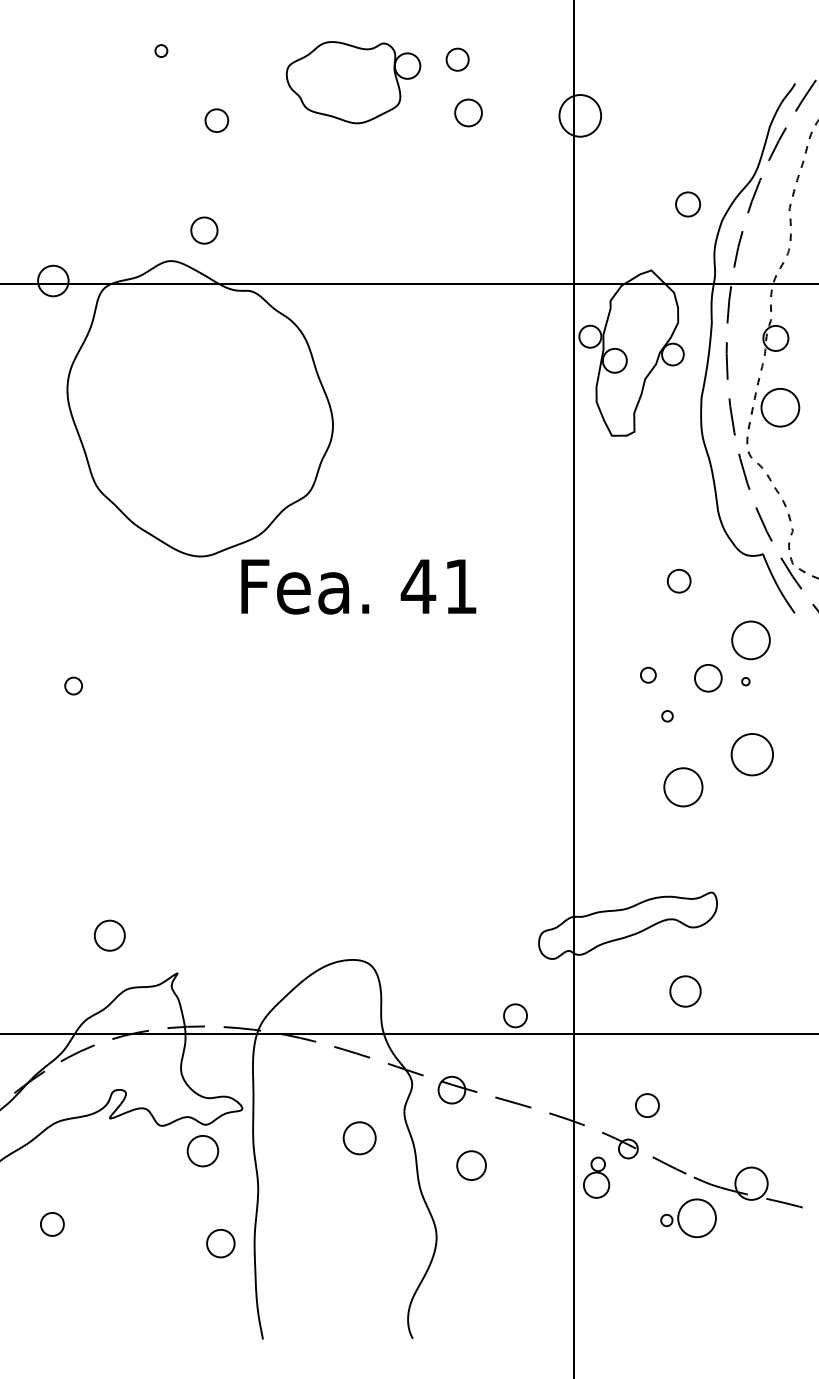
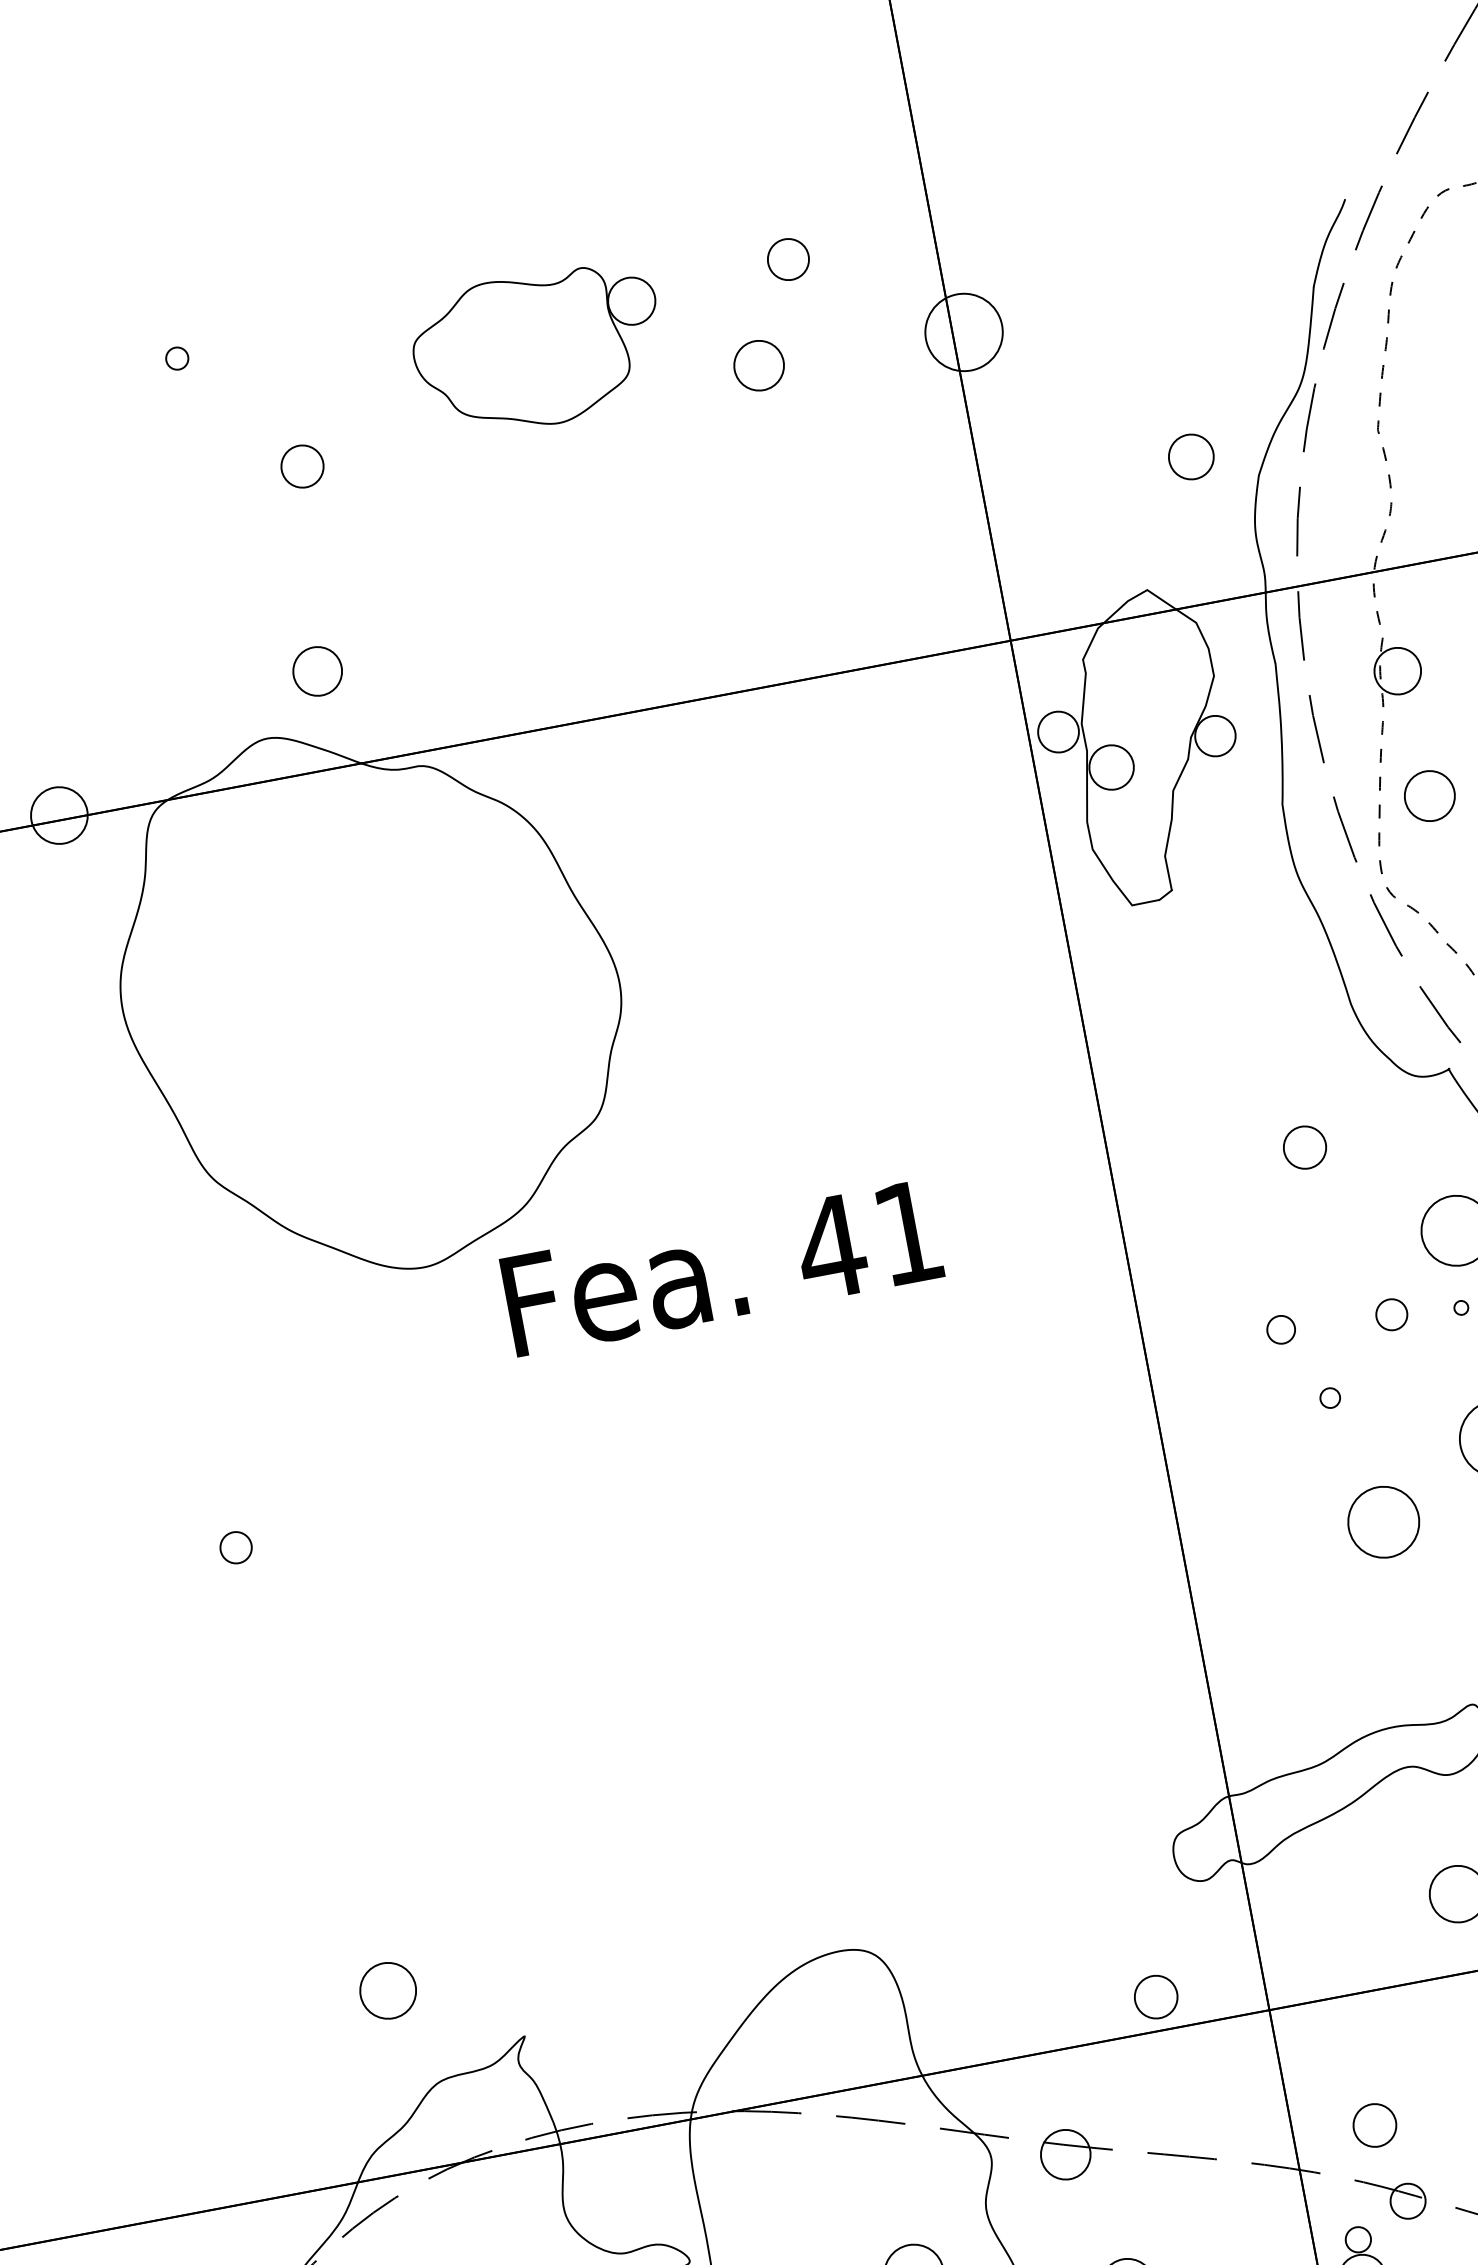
circle: (457, 59) -> (788, 259), moved
circle: (779, 407) -> (1428, 795), size x0.71
circle: (708, 678) -> (1392, 1314), size x0.62
circle: (647, 1105) -> (1375, 2125), moved

